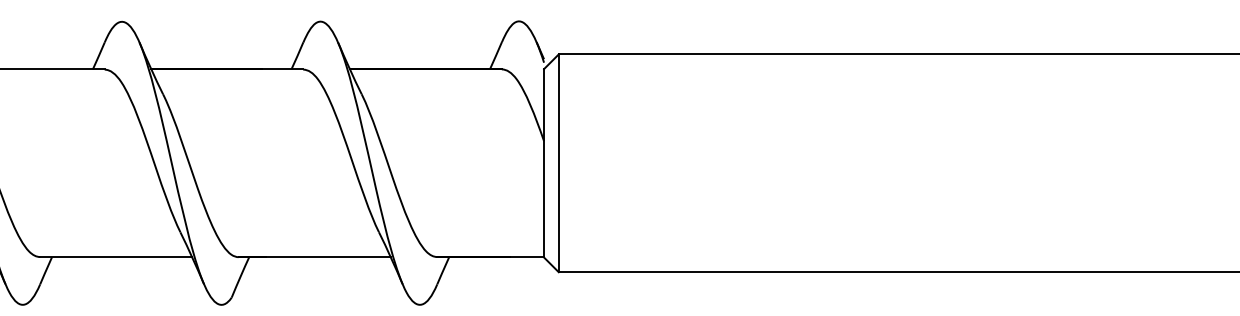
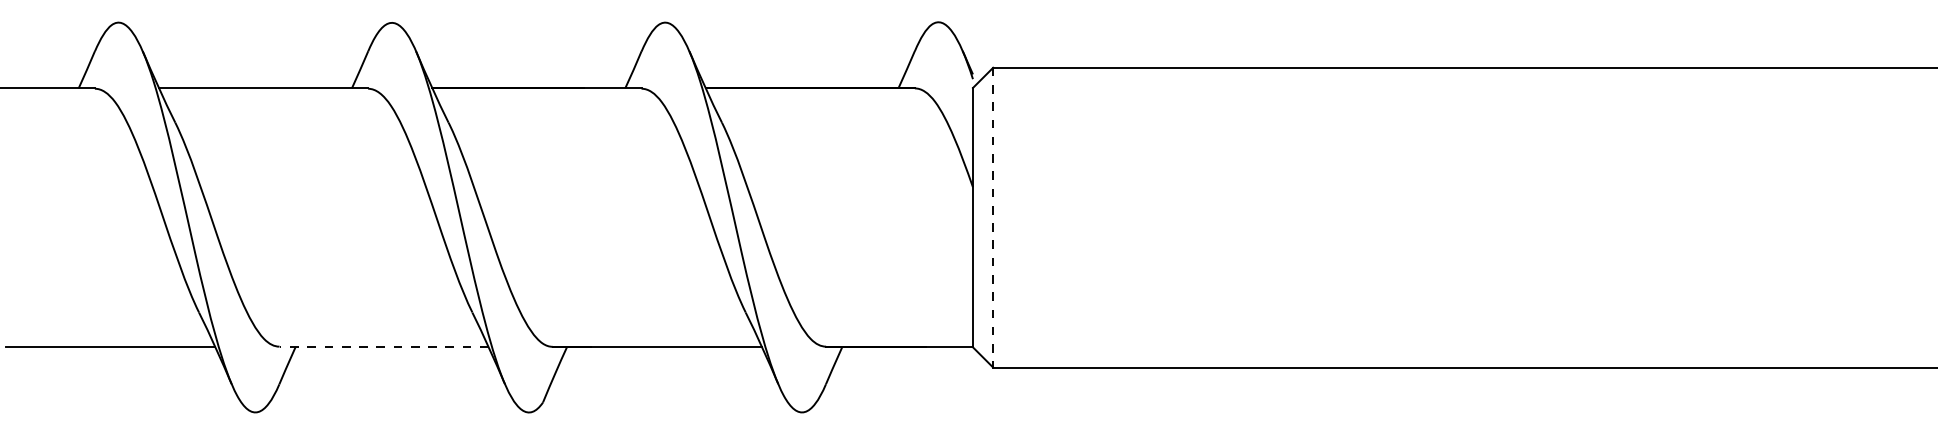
line: (558, 163) -> (993, 217), solid -> dashed
line: (116, 256) -> (384, 346), solid -> dashed

